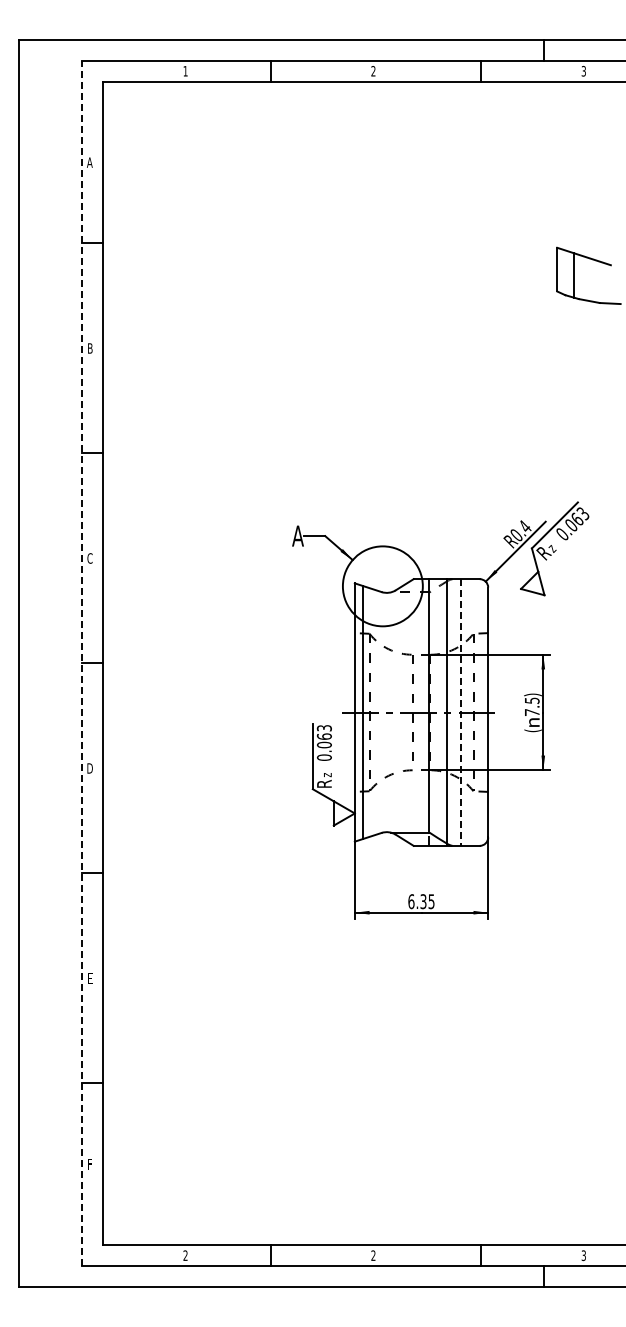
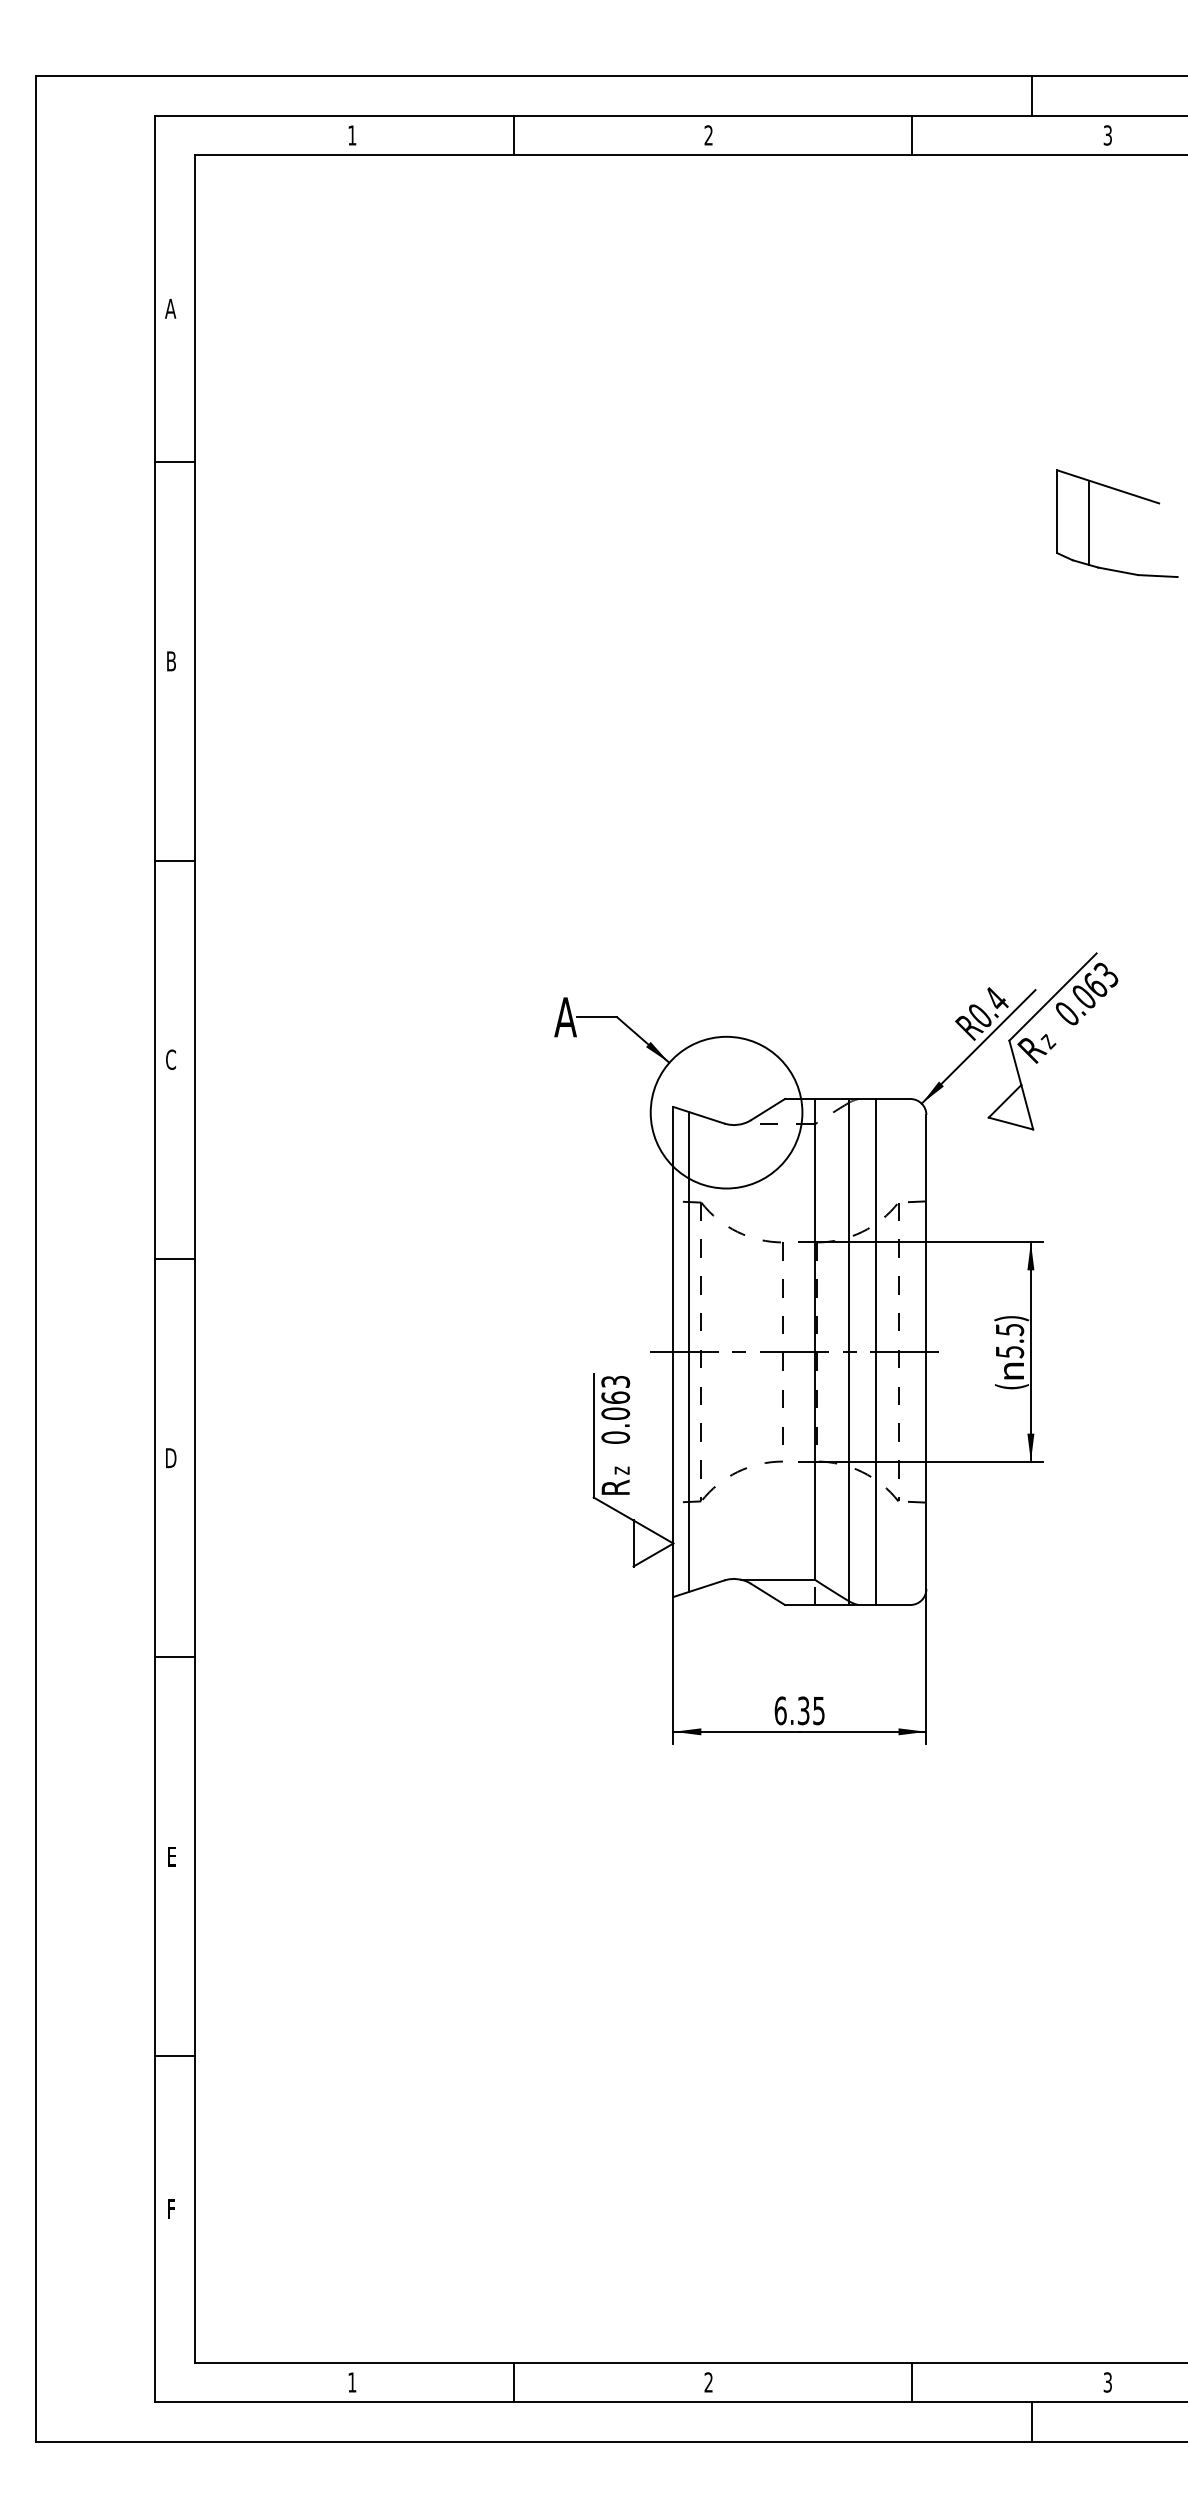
line: (81, 663) -> (154, 1259), dashed -> solid
text: (532, 712) -> (1010, 1351), 7.5) -> 5.5)
line: (461, 713) -> (875, 1353), dashed -> solid
text: (185, 1255) -> (352, 2382), 2 -> 1

